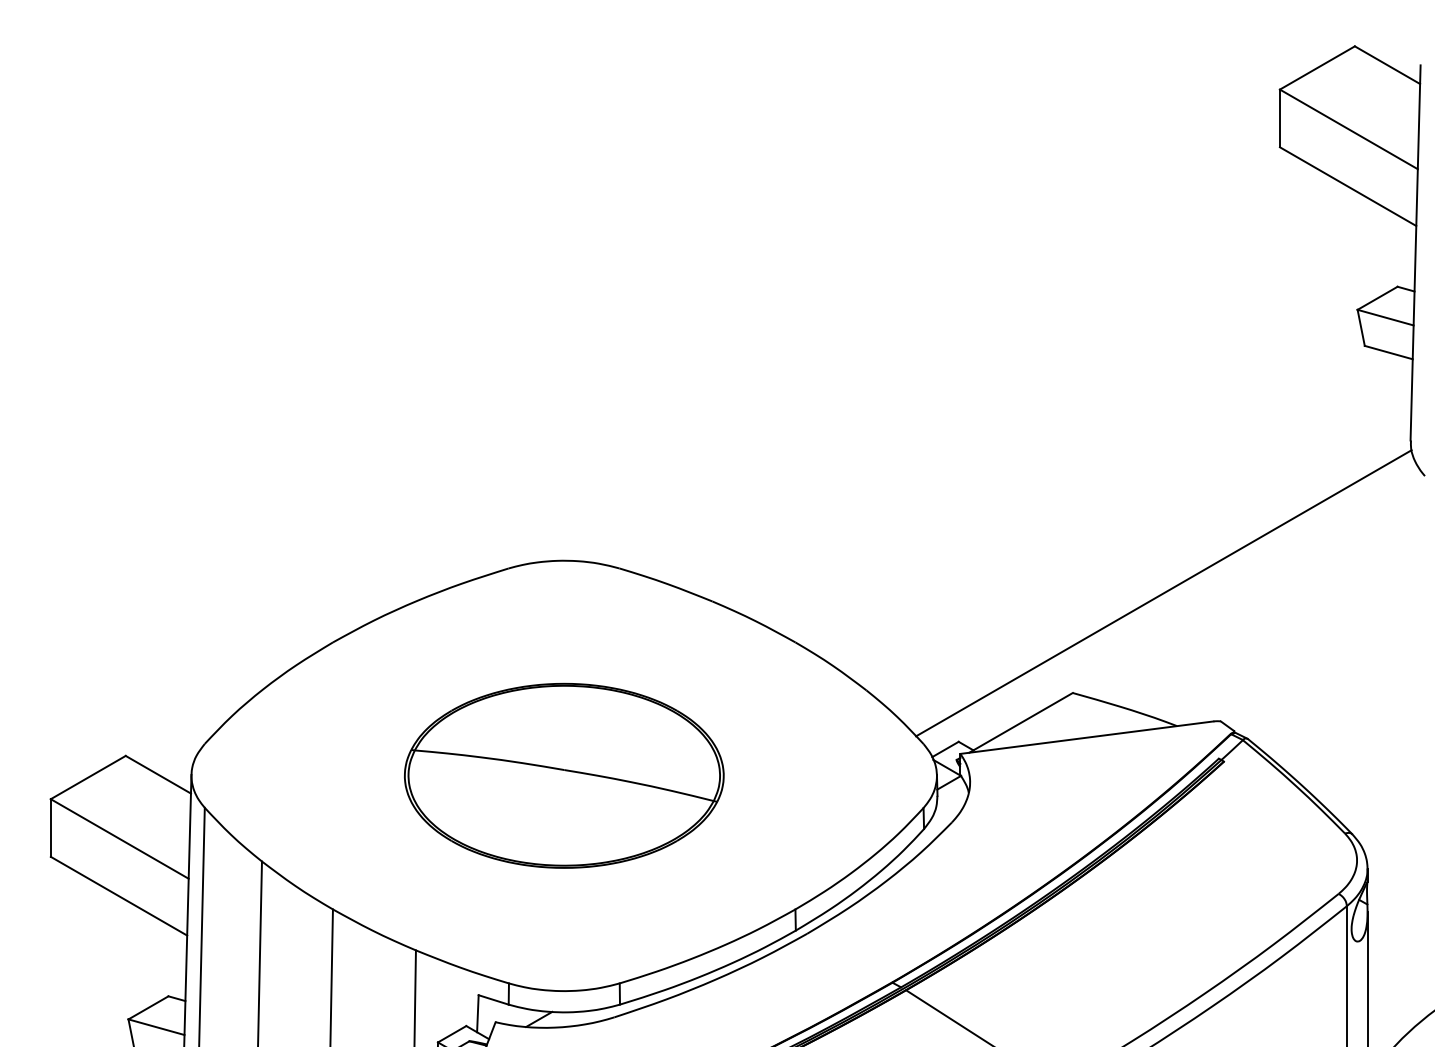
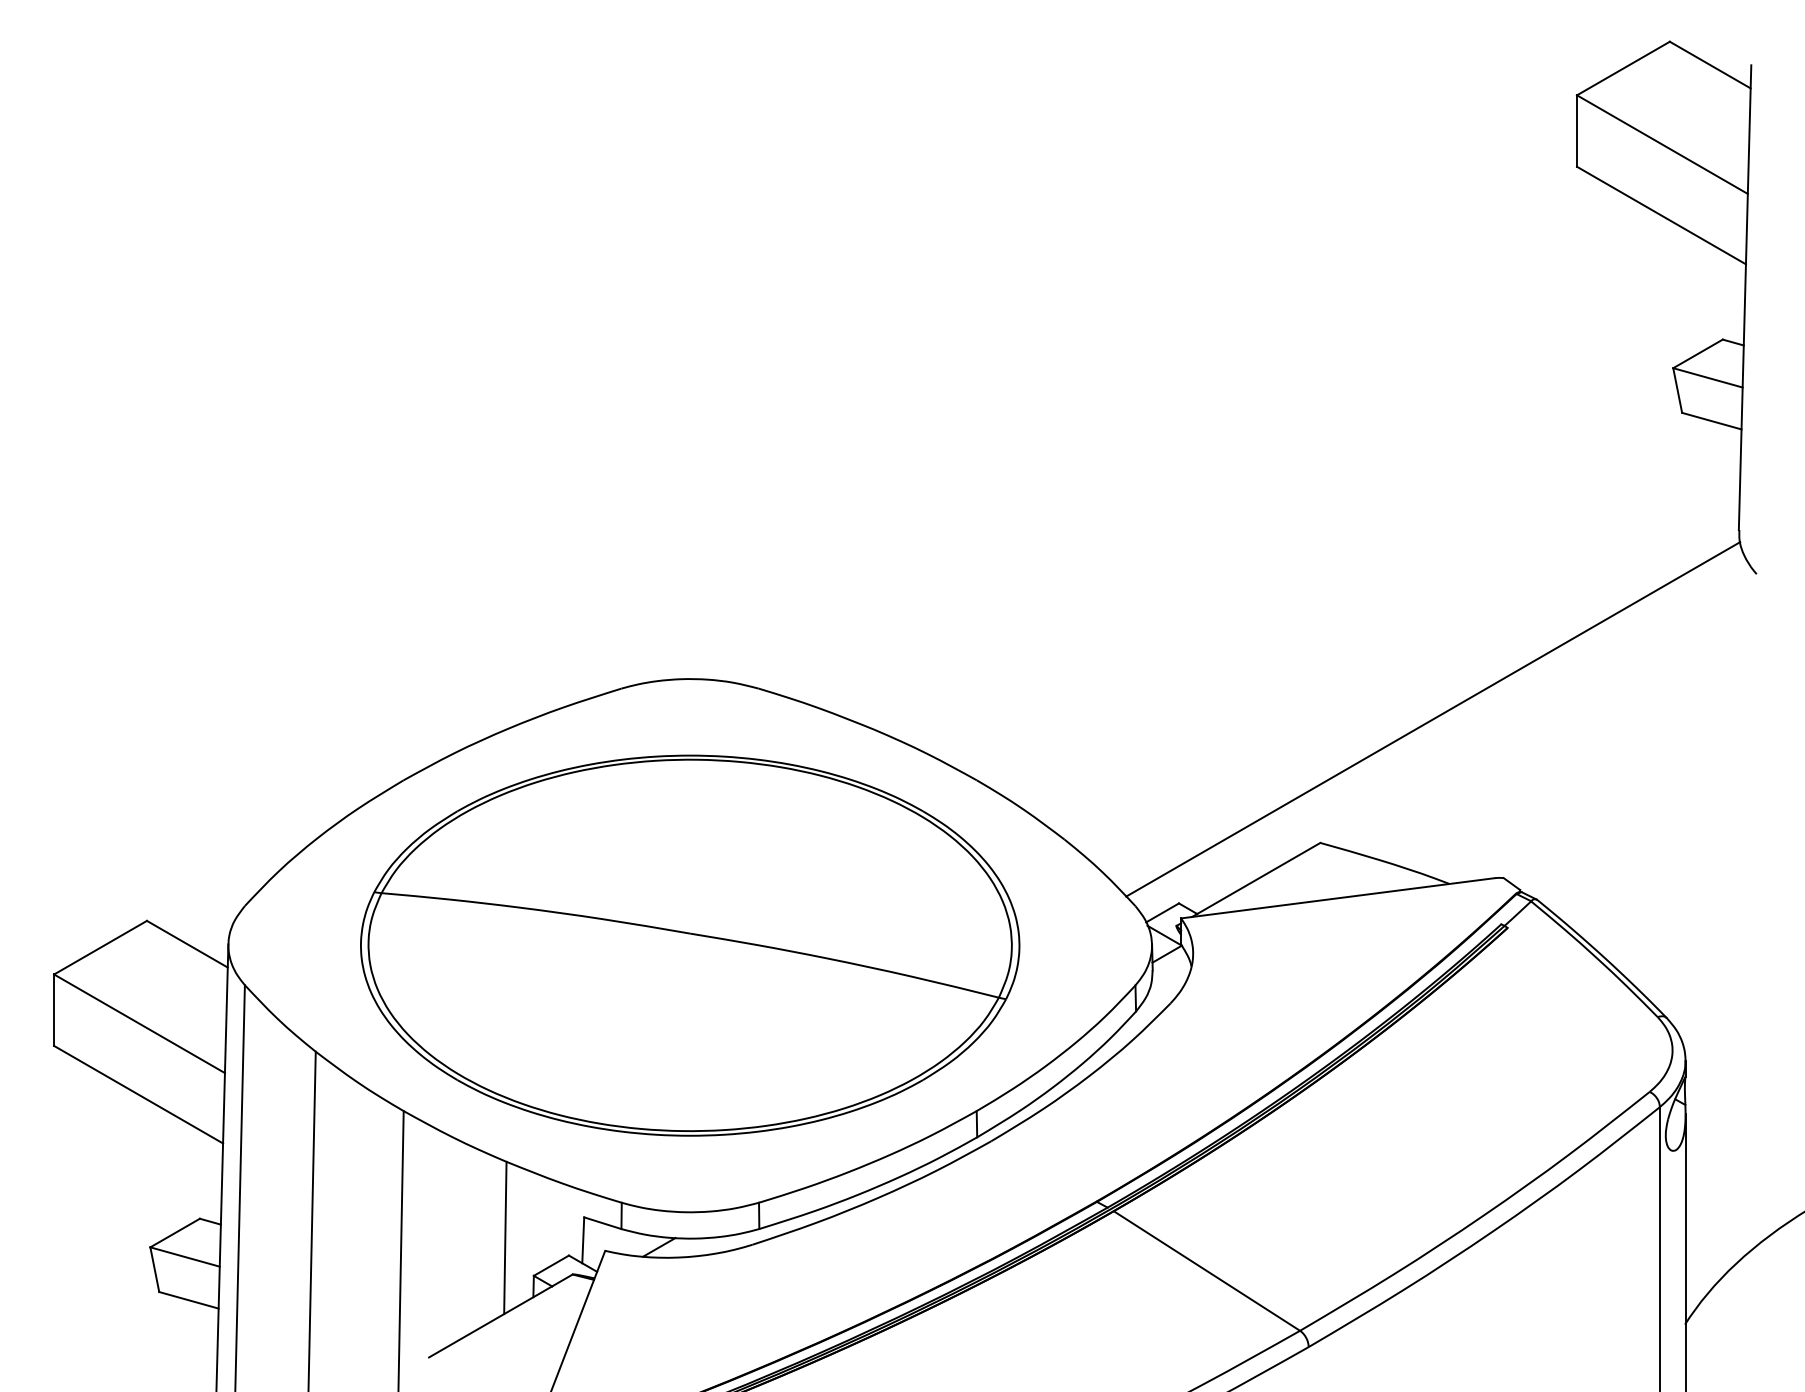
part: (564, 775) -> (690, 945), size x1.67

